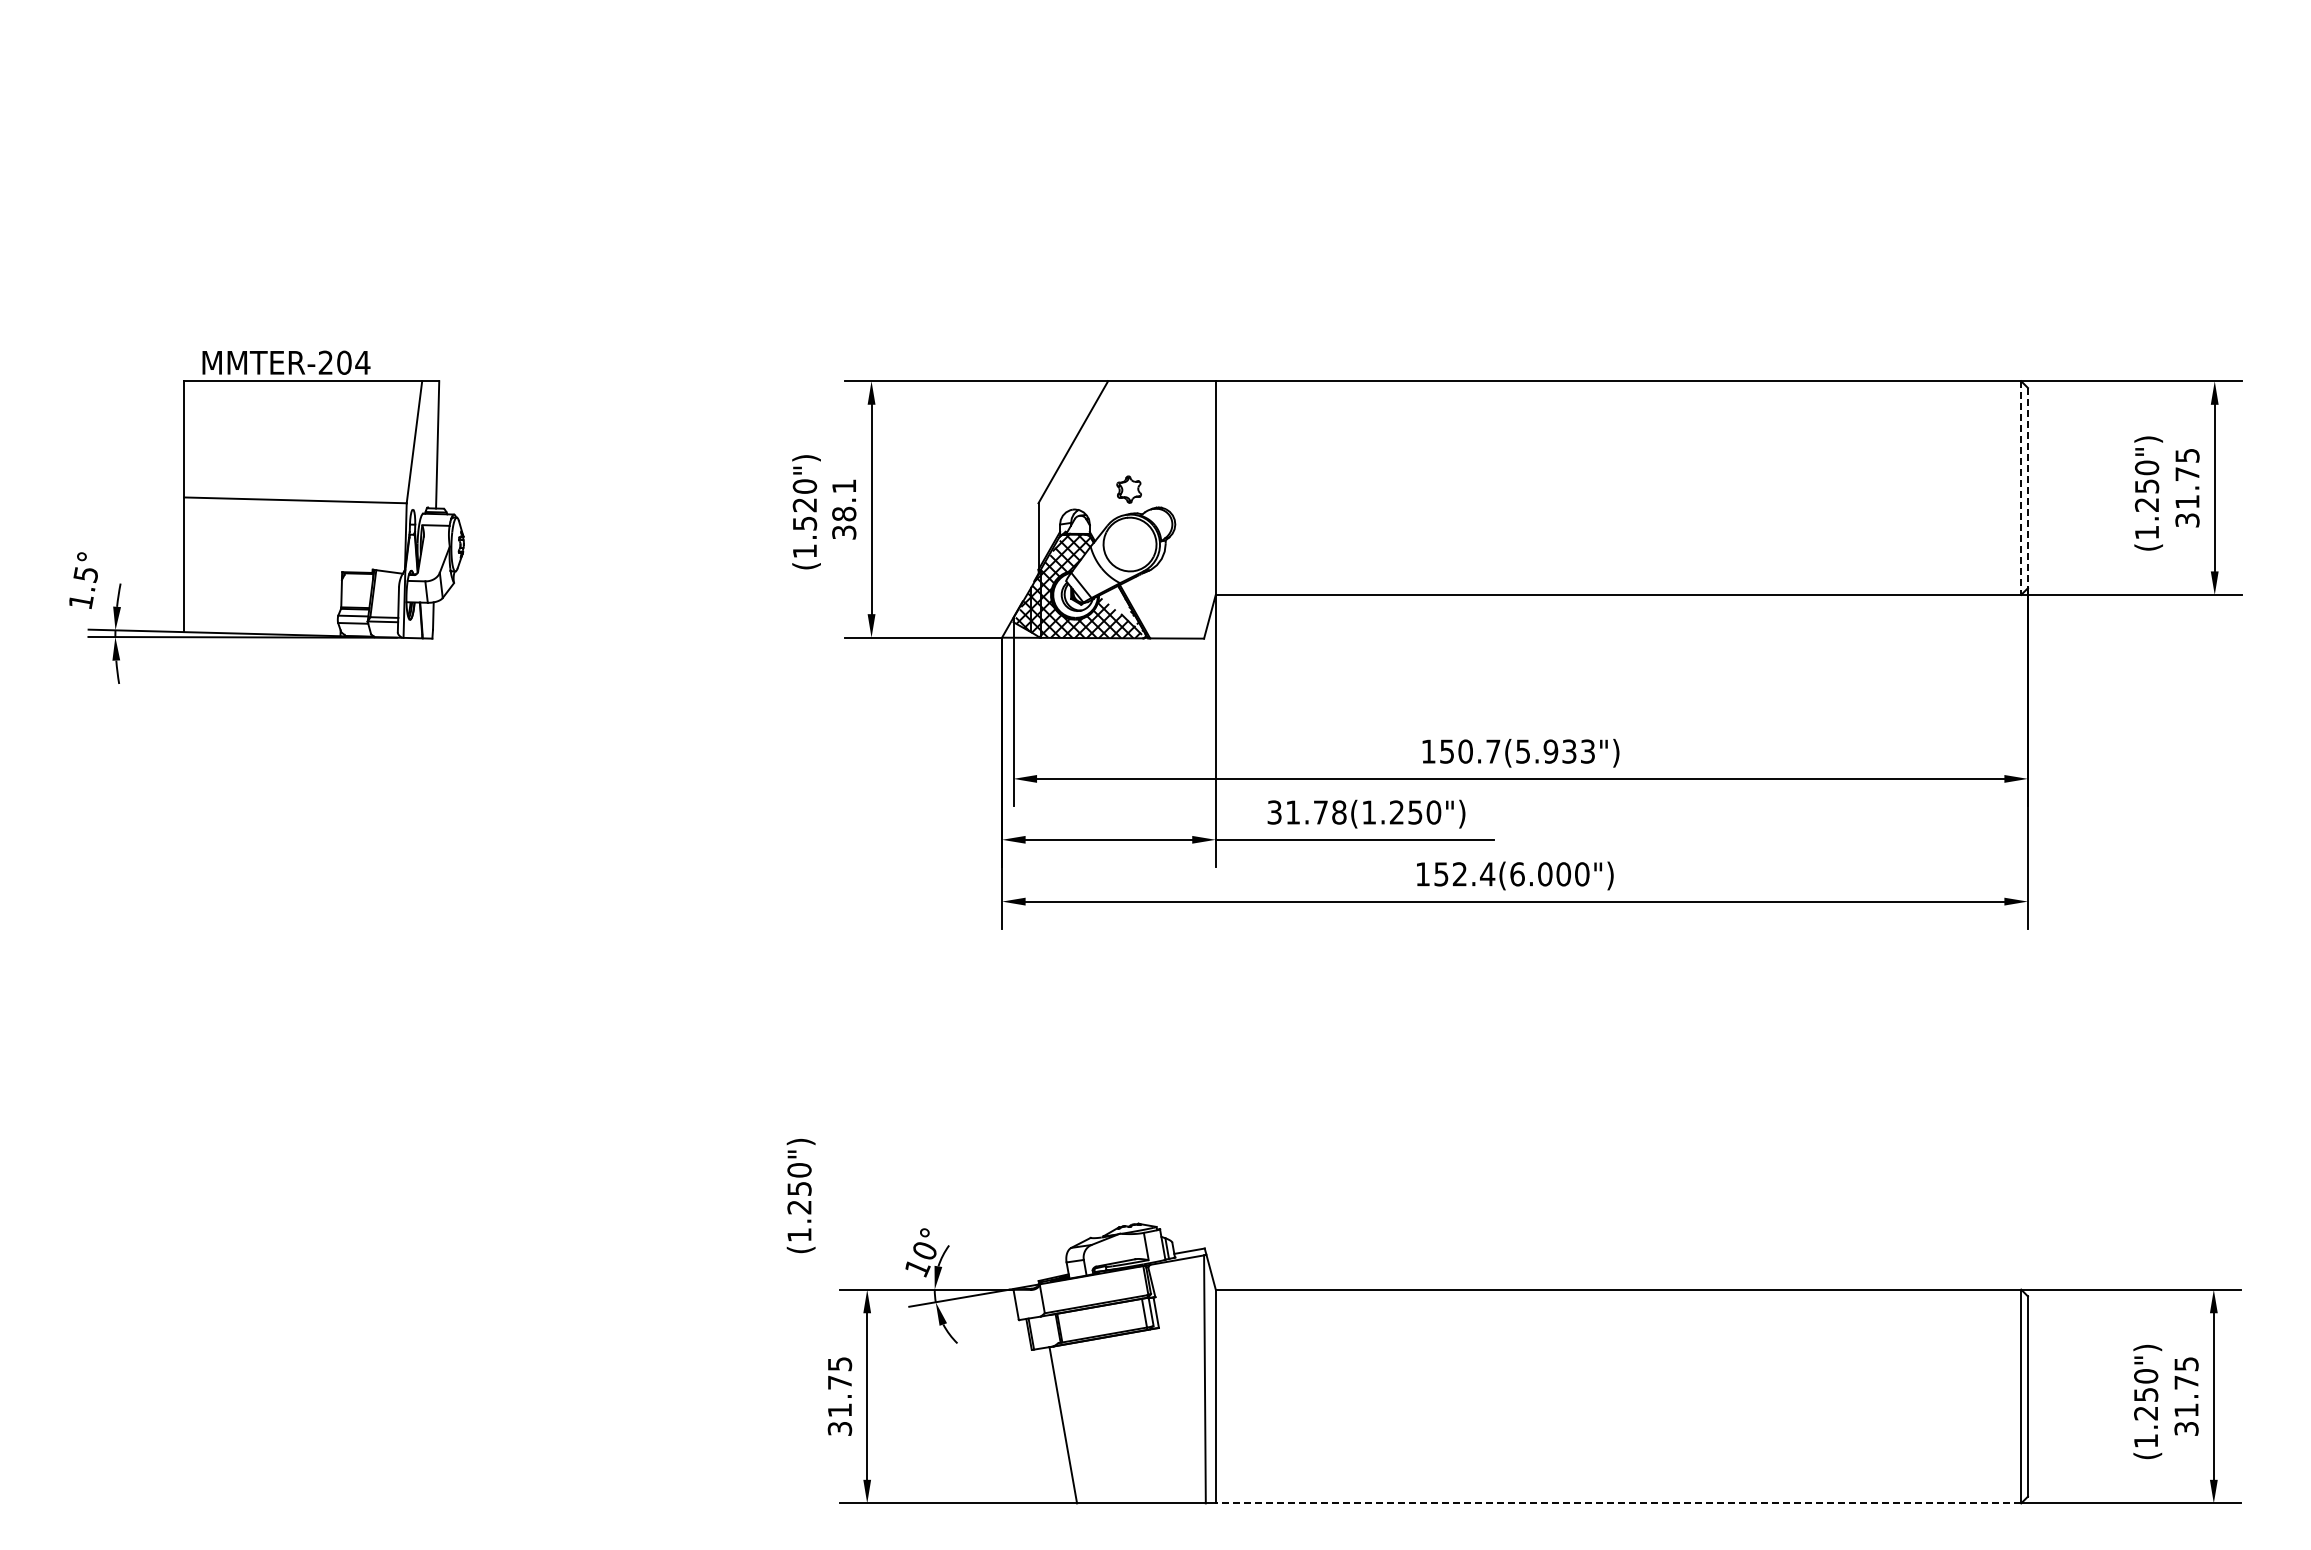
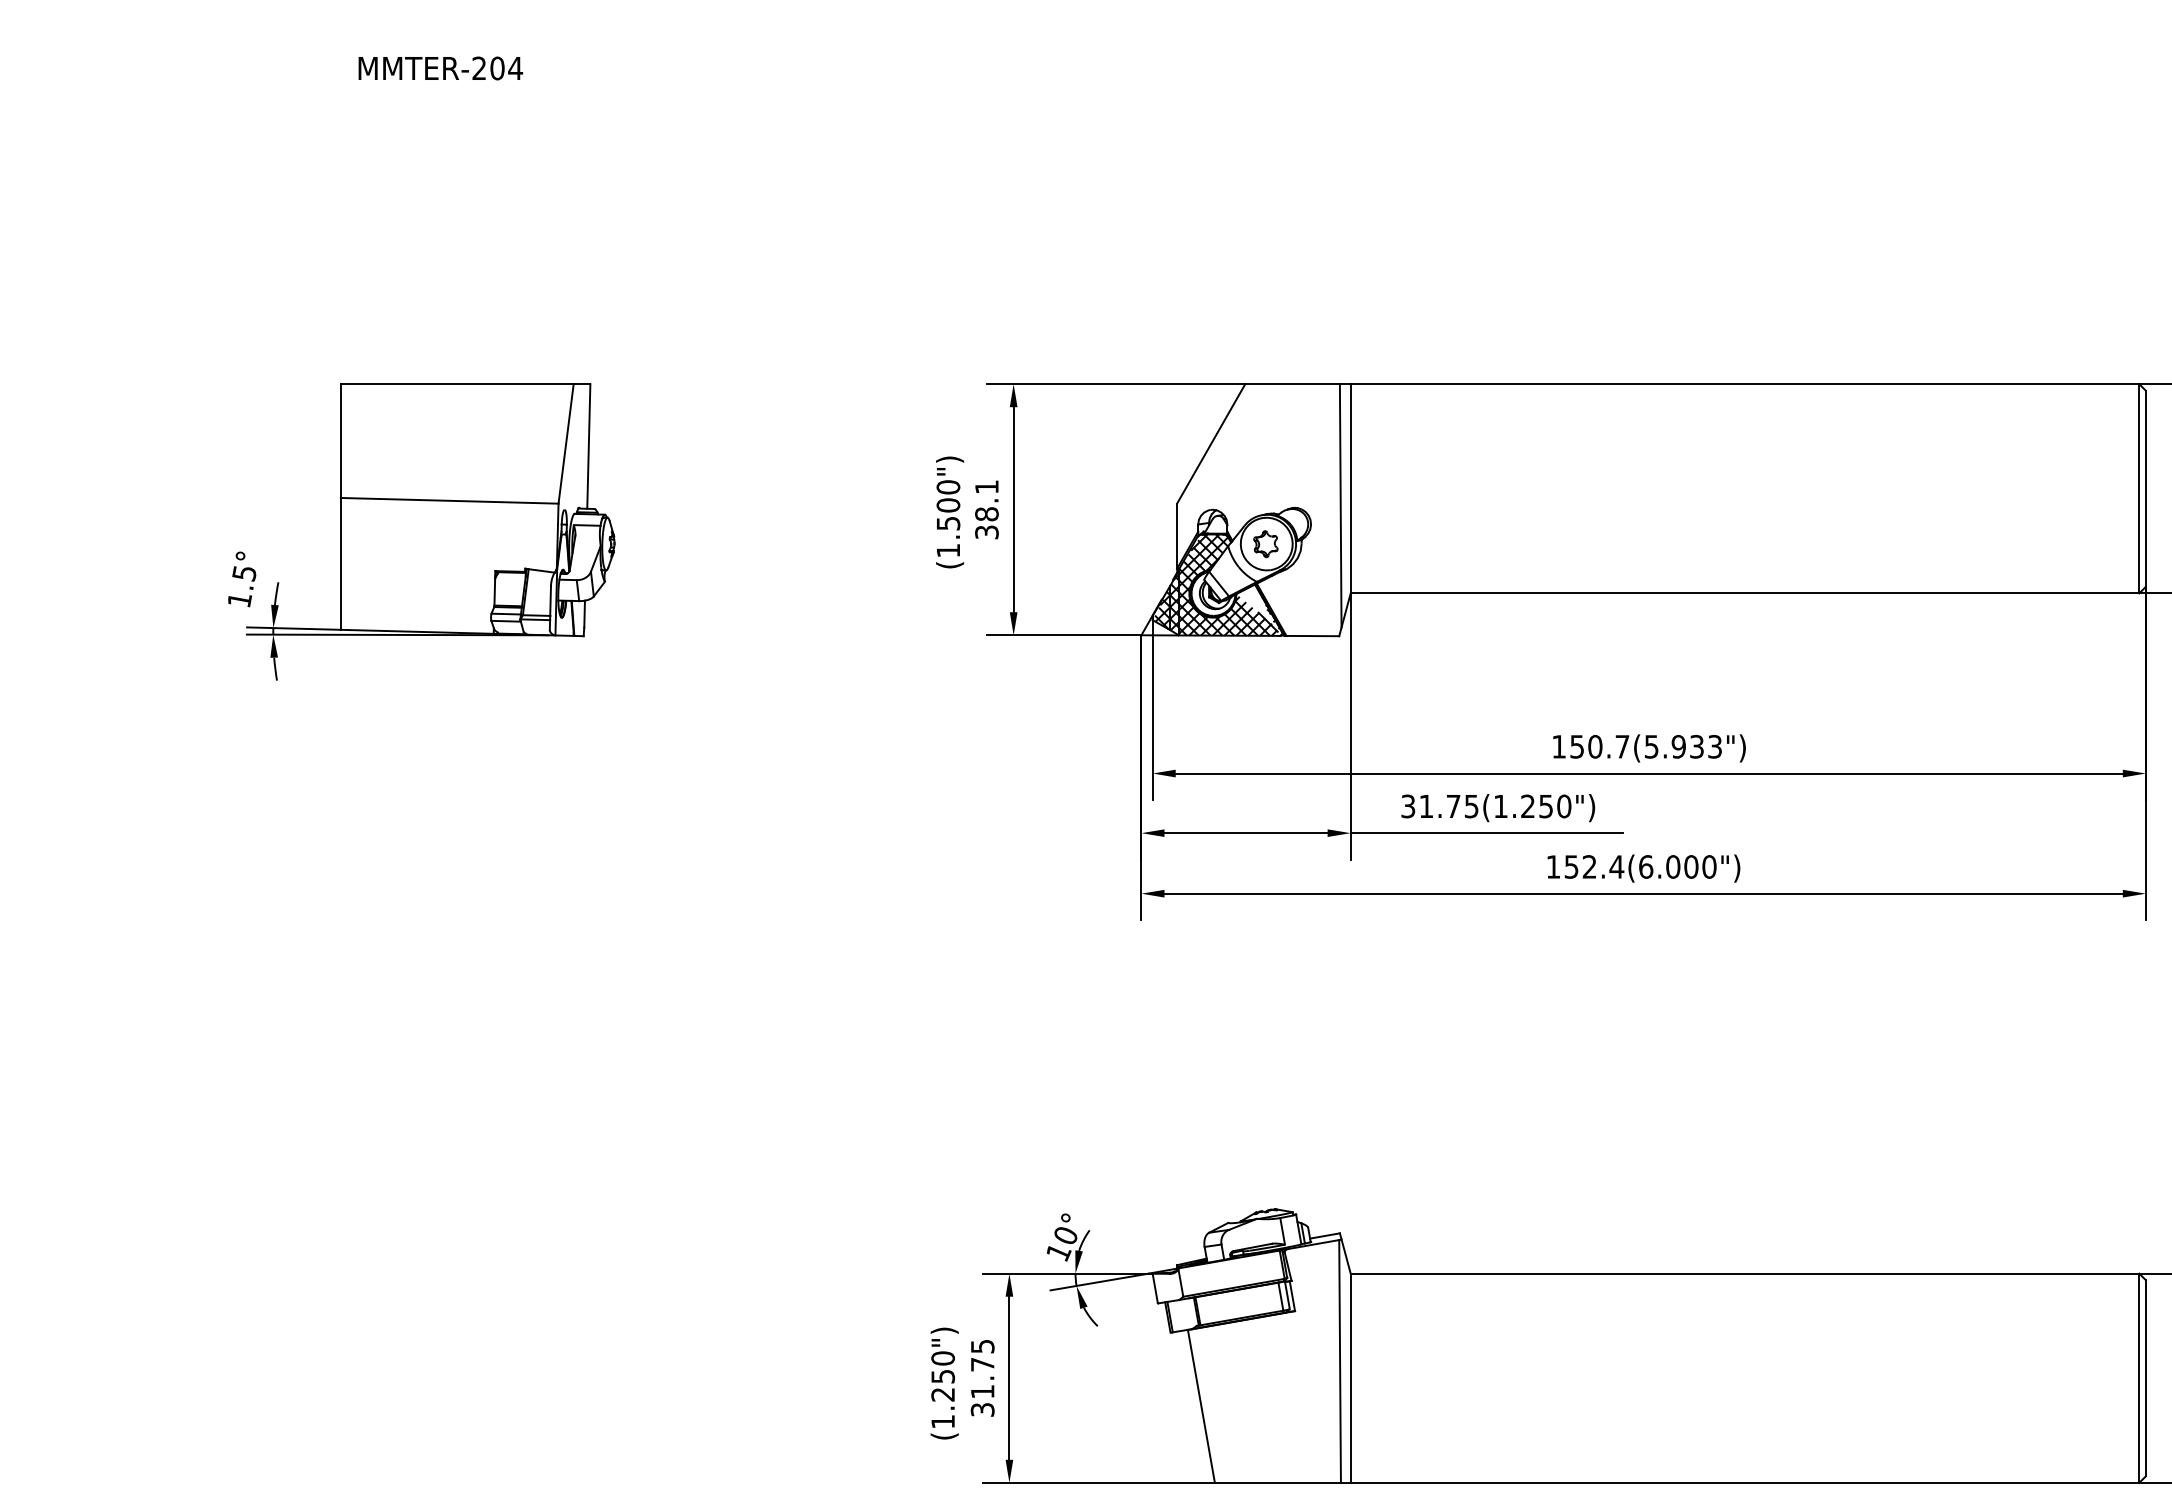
text: (286, 362) -> (440, 68), moved
line: (2021, 488) -> (2139, 489), dashed -> solid
line: (2027, 488) -> (2145, 489), dashed -> solid
part: (1128, 489) -> (1265, 544), moved
text: (804, 504) -> (948, 504), (1.520") -> (1.500")
line: (1205, 505) -> (1340, 505), added
text: (1339, 812) -> (1471, 806), 31.78(1.250") -> 31.75(1.250")
text: (800, 1196) -> (944, 1384), moved
line: (1618, 1503) -> (1744, 1482), dashed -> solid

